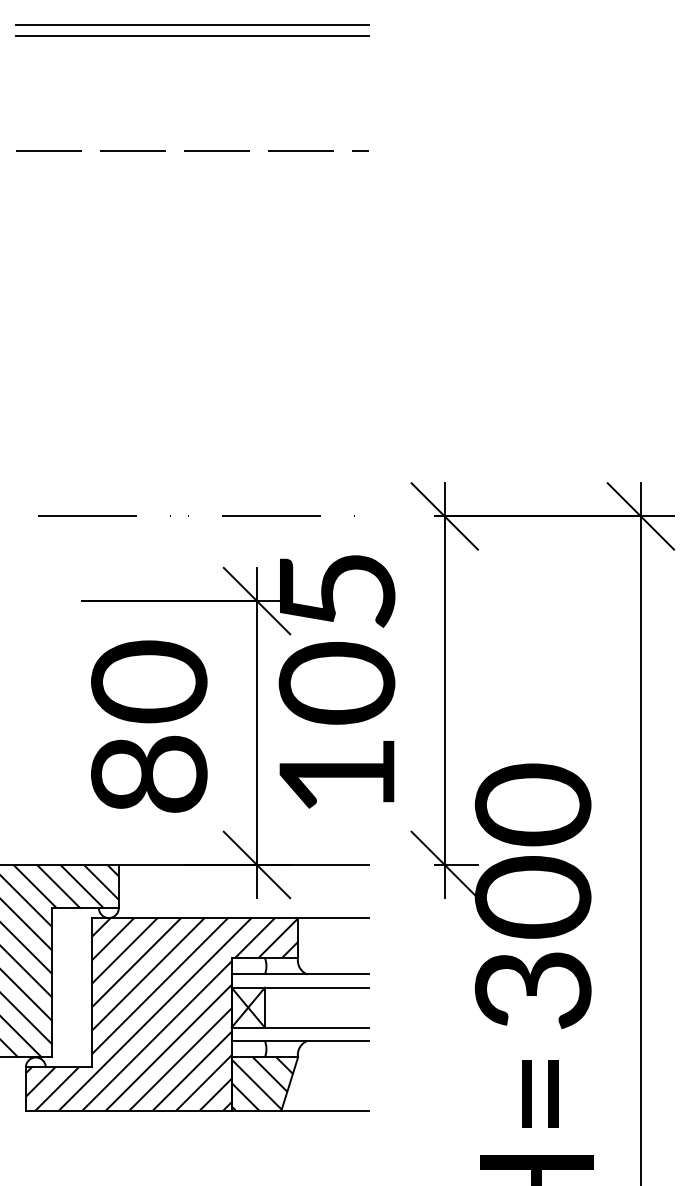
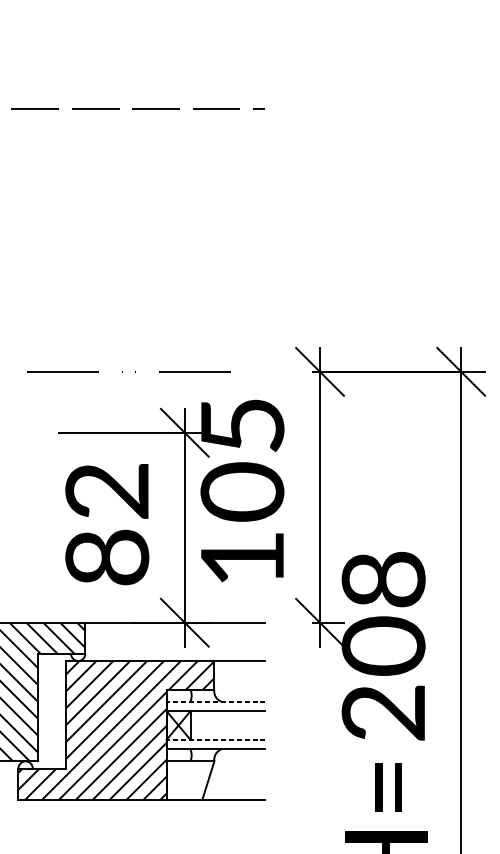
line: (191, 25) -> (137, 18), removed
line: (191, 35) -> (137, 25), removed
text: (149, 681) -> (107, 490), 80 -> 82
text: (533, 895) -> (383, 644), 300 -> 208
line: (300, 974) -> (216, 701), solid -> dashed
line: (300, 1027) -> (216, 739), solid -> dashed
hatch: (261, 1083) -> (188, 780), removed

